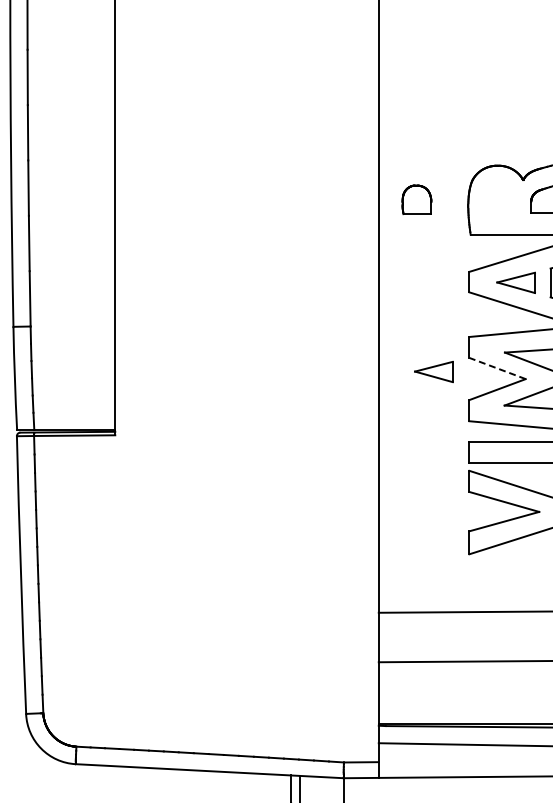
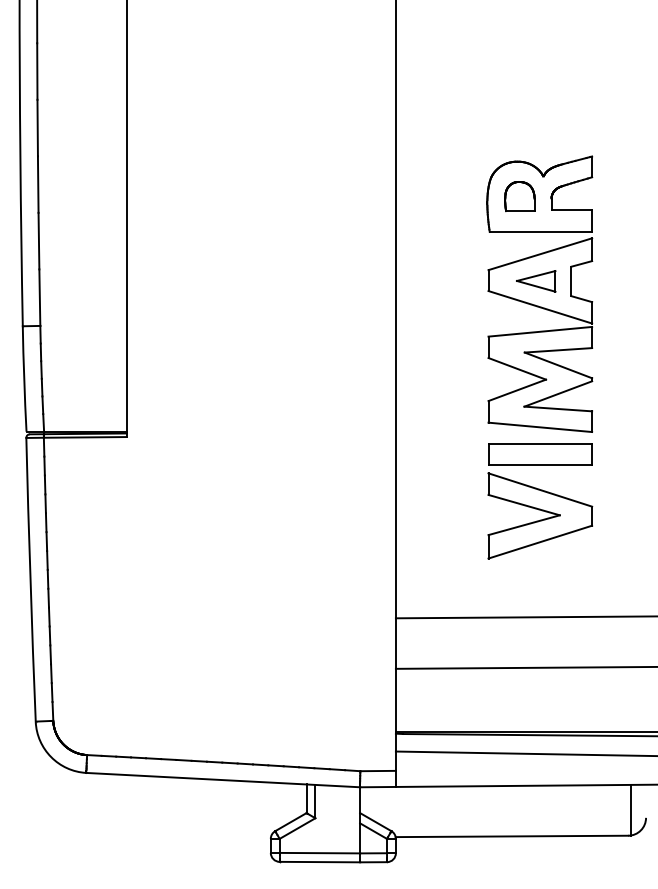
part: (416, 199) -> (519, 196), moved
line: (497, 368) -> (517, 368), dashed -> solid
part: (434, 372) -> (452, 372), removed

